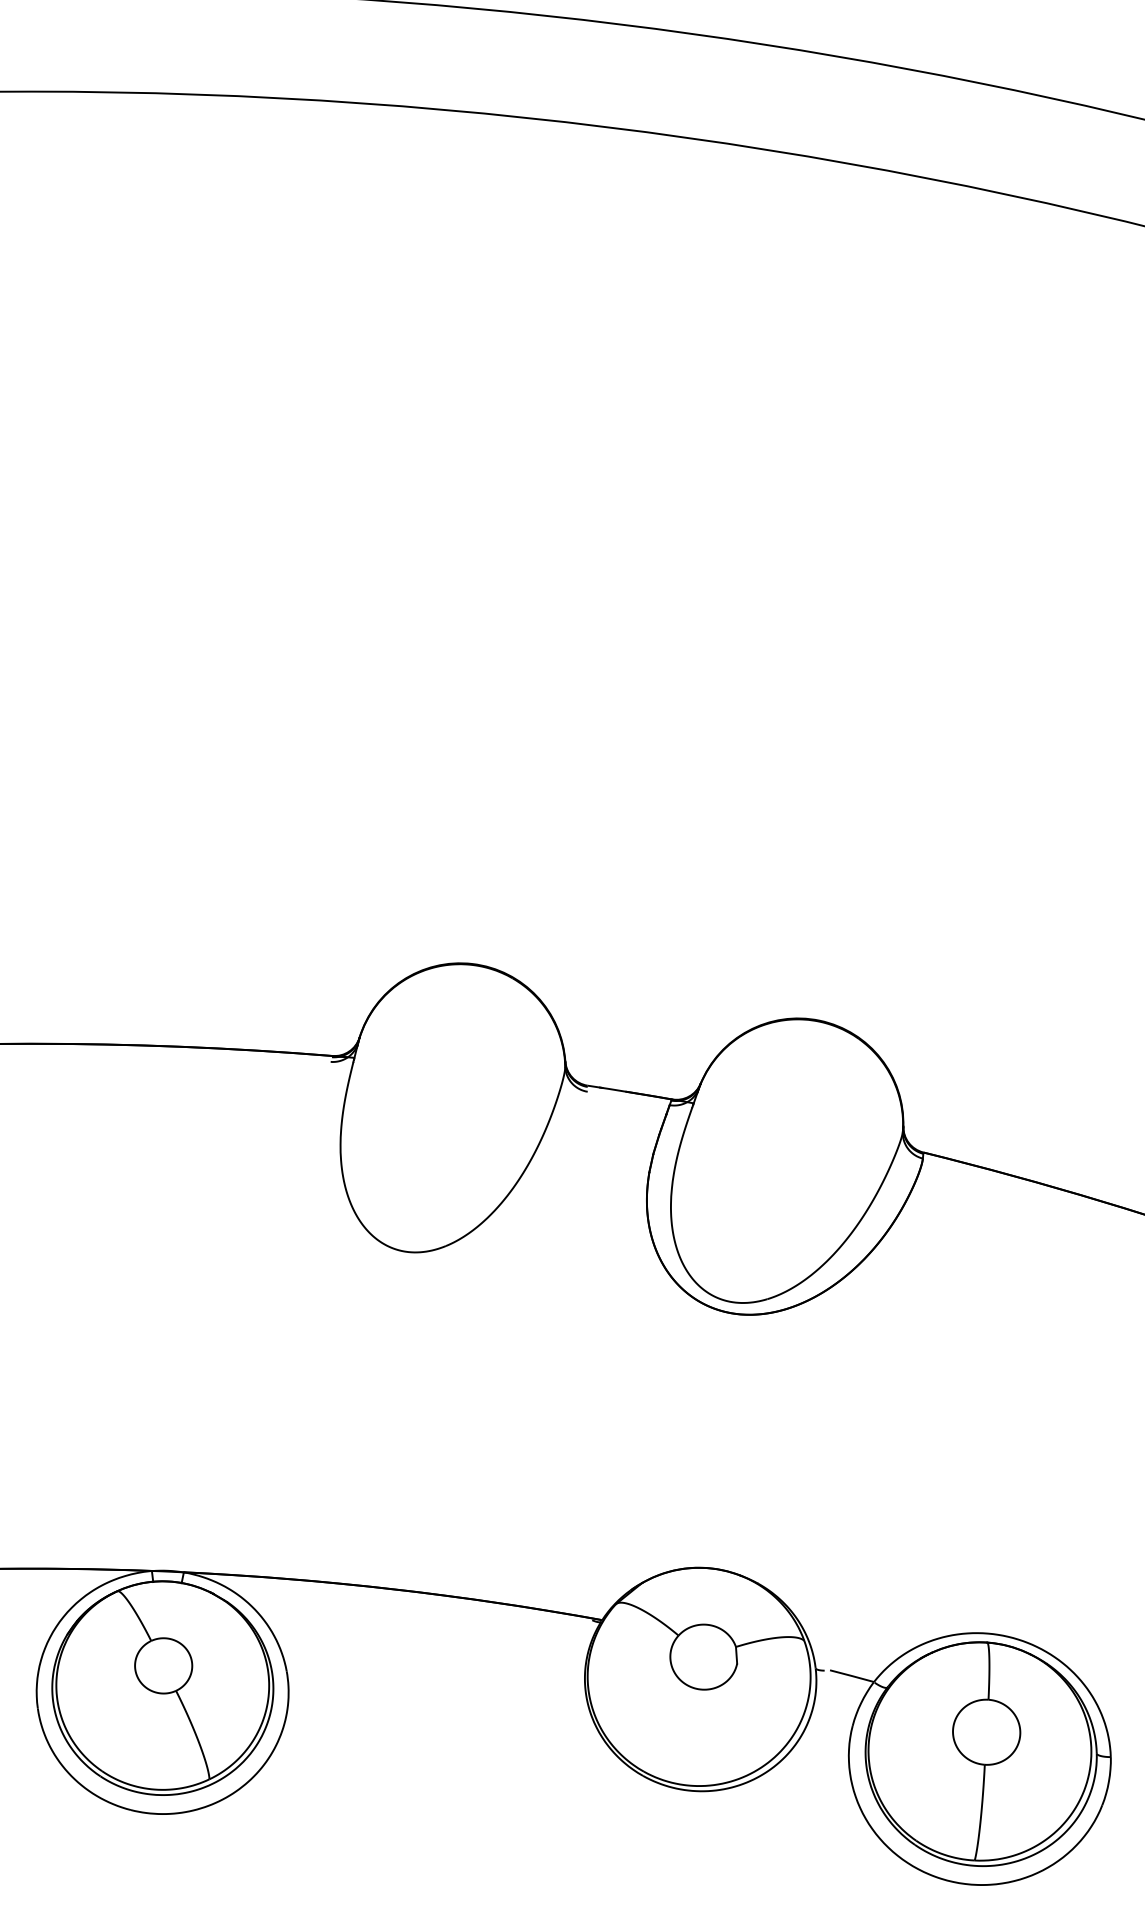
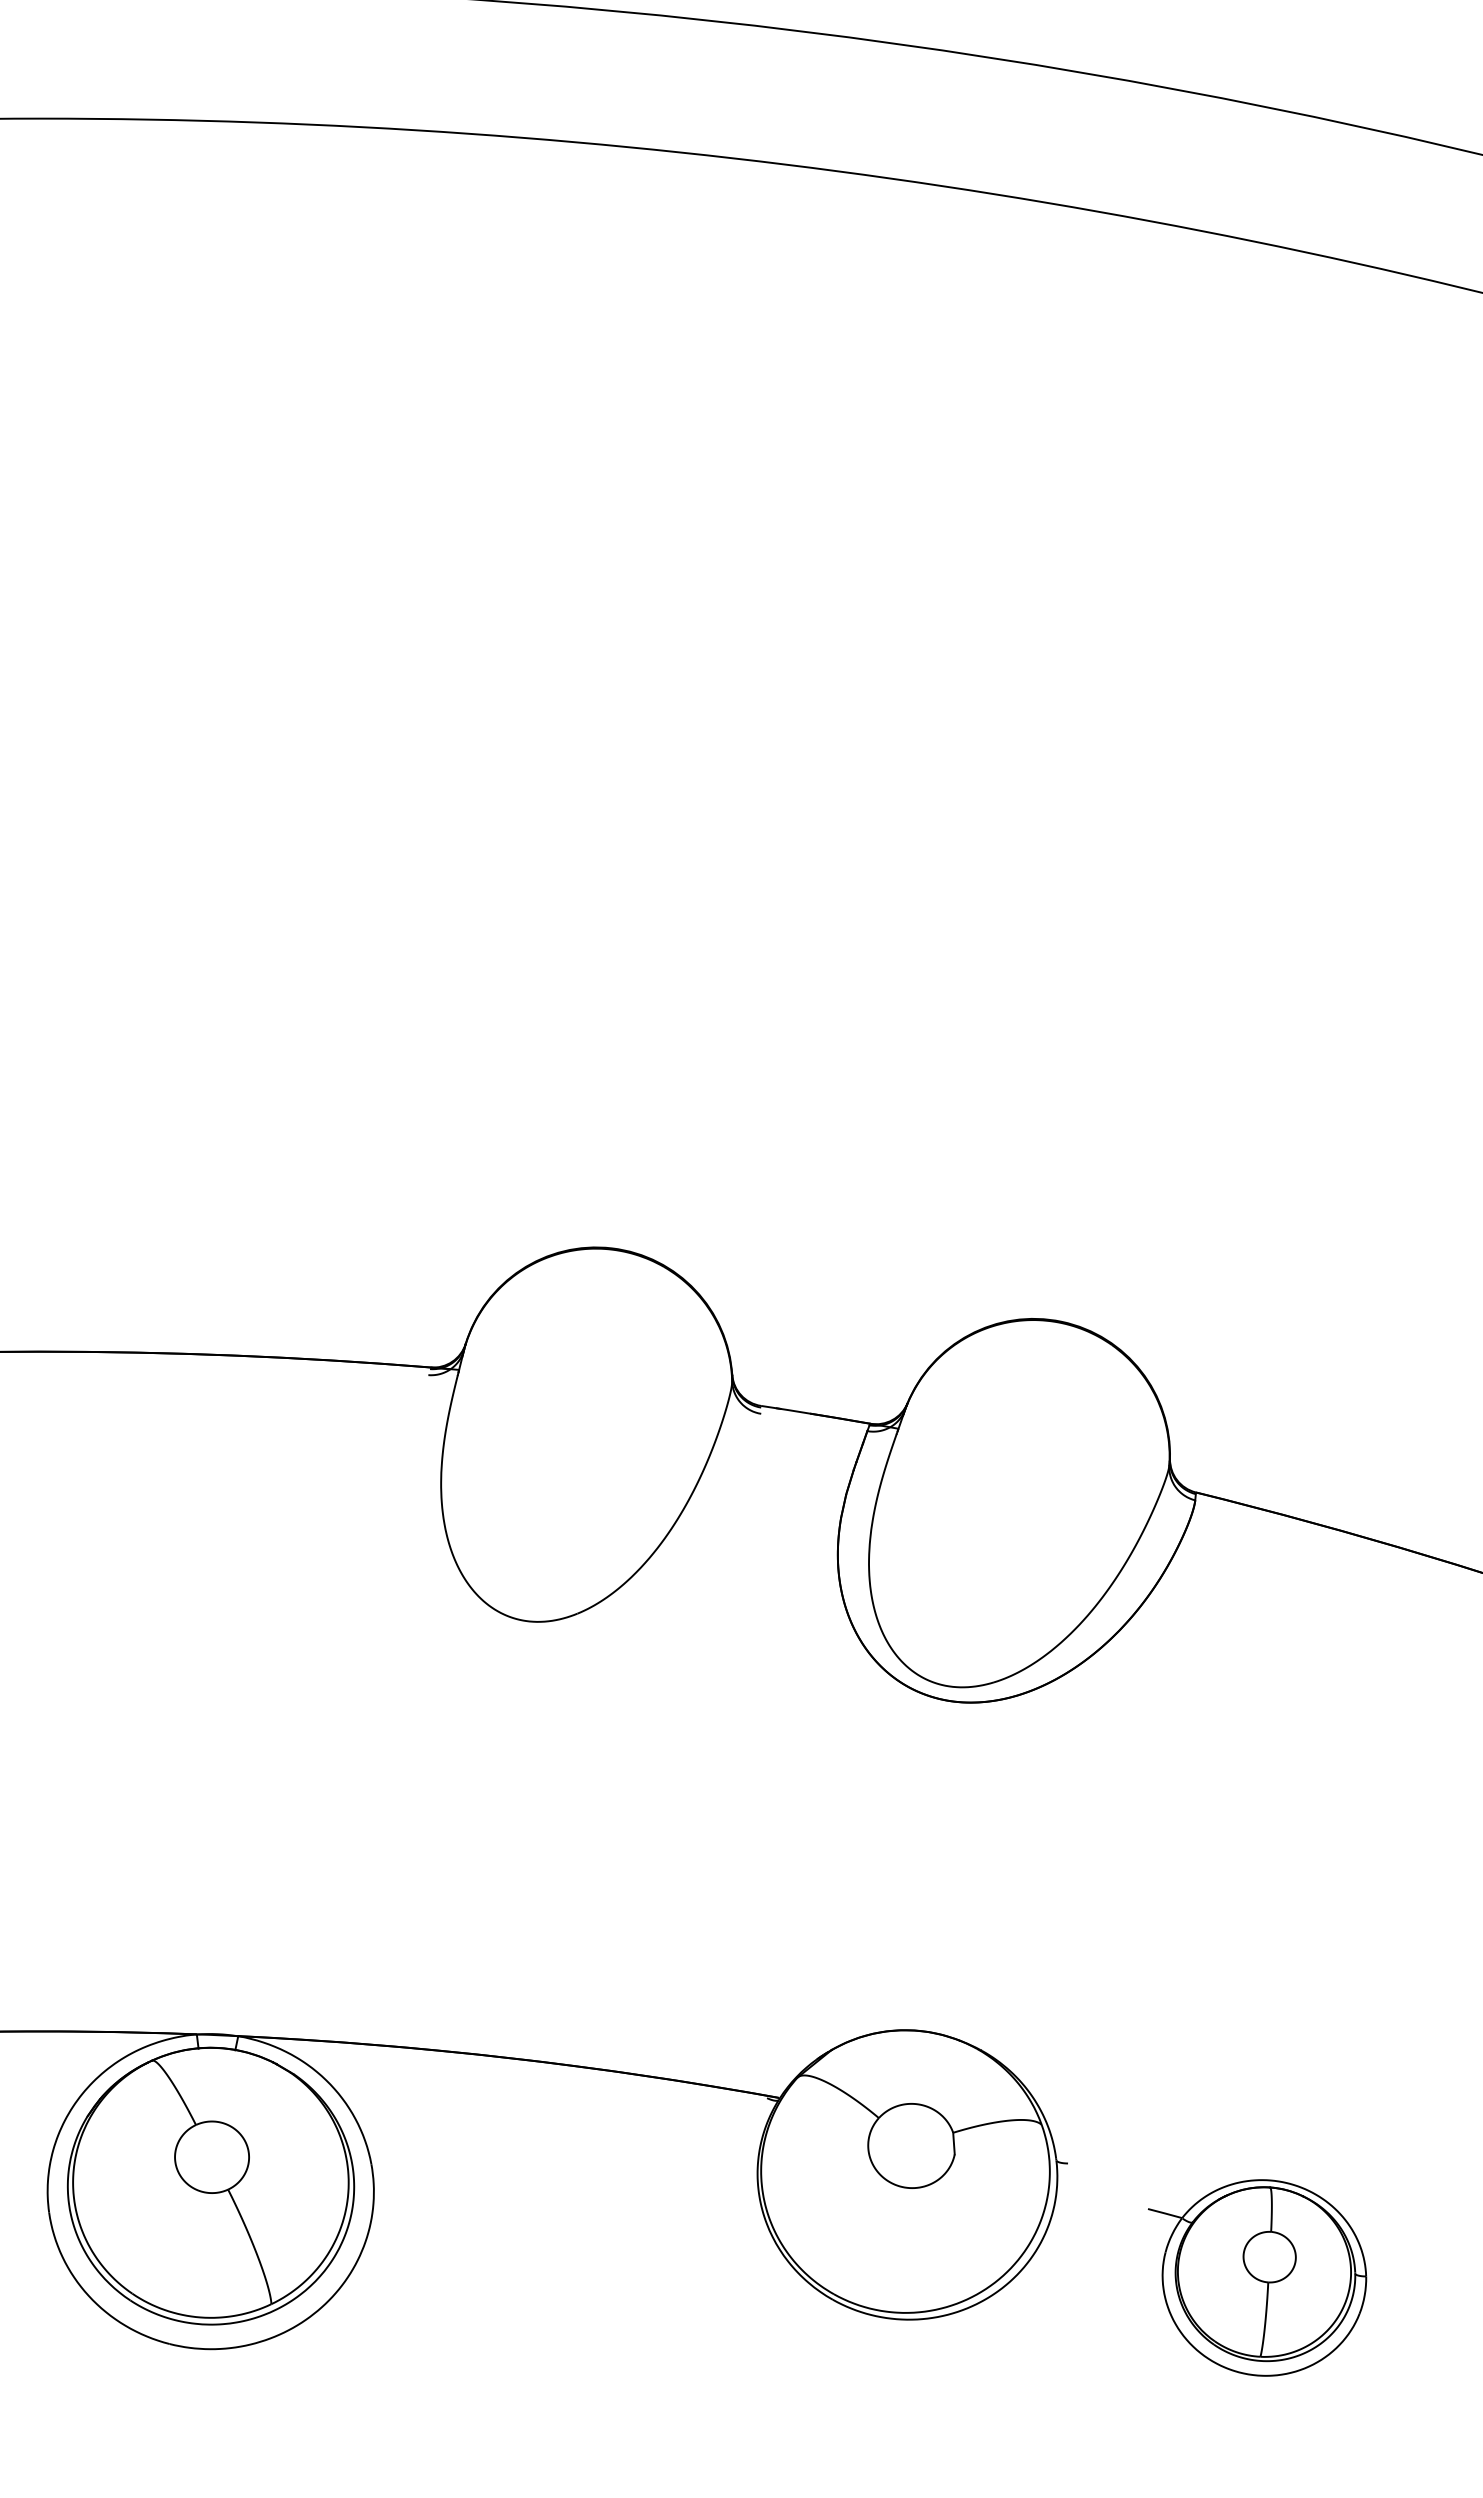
part: (970, 1758) -> (1257, 2277), size x0.6

